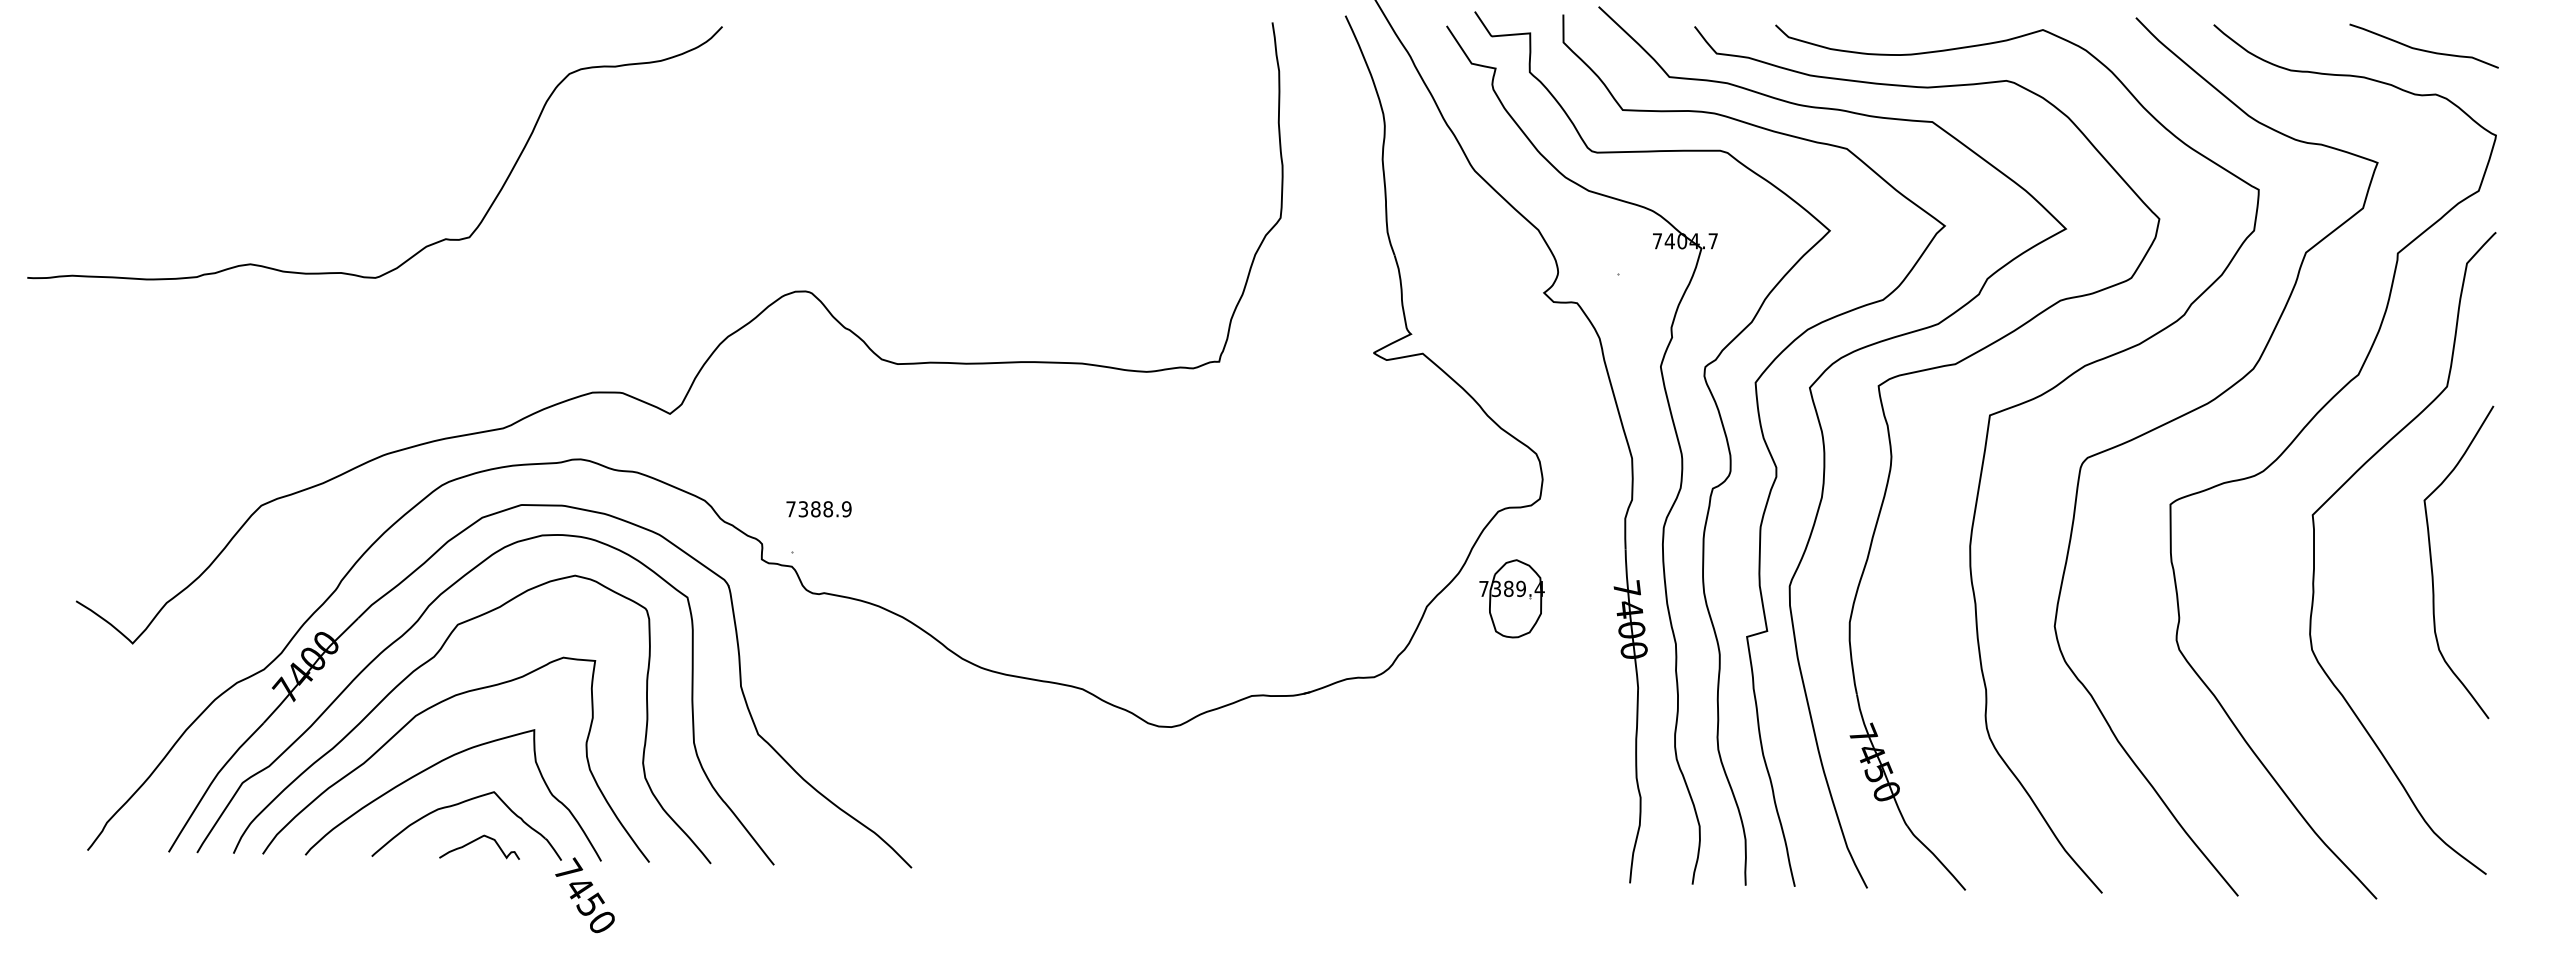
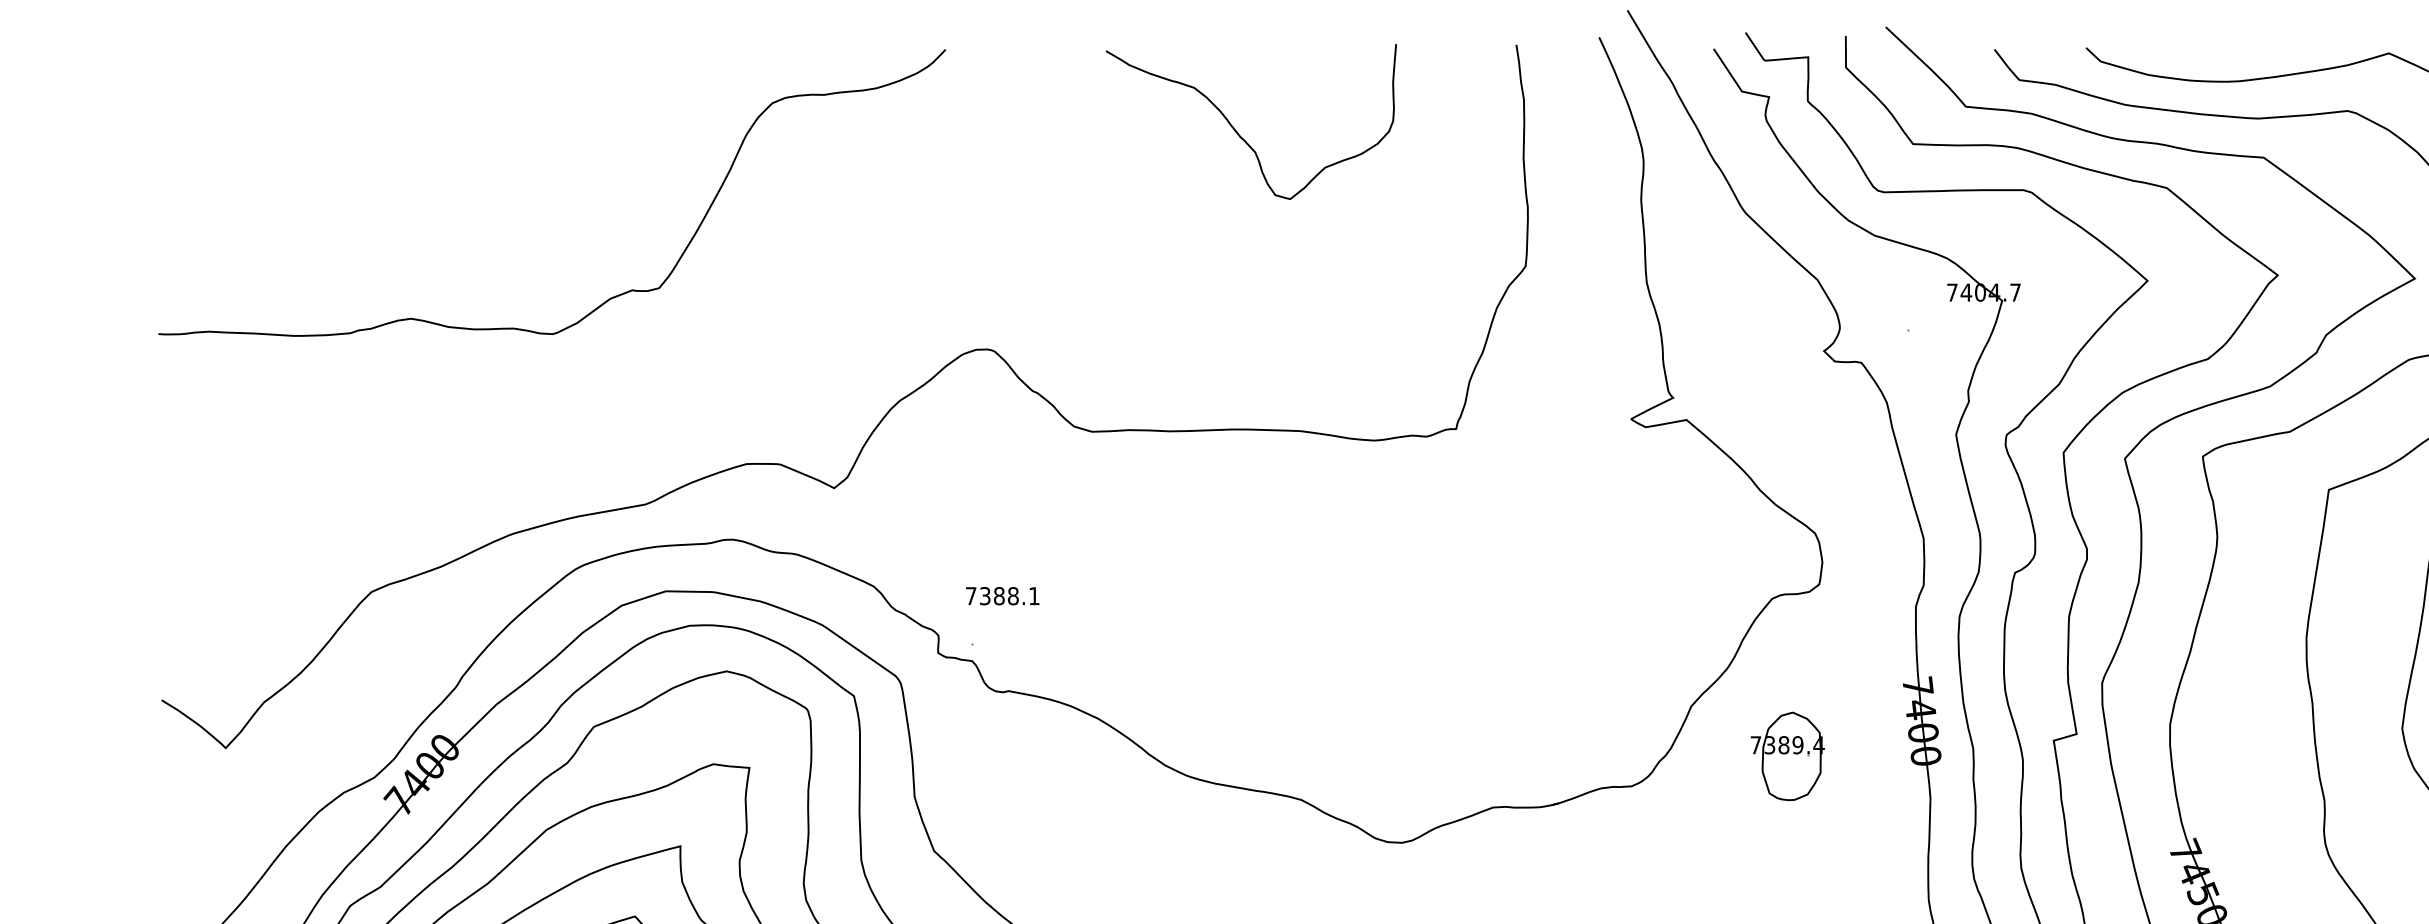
curve: (1027, 100) -> (1239, 133), added
curve: (424, 246) -> (608, 298), moved
text: (846, 509) -> (1034, 596), 7388.9 -> 7388.1
part: (1511, 598) -> (1787, 756), moved

